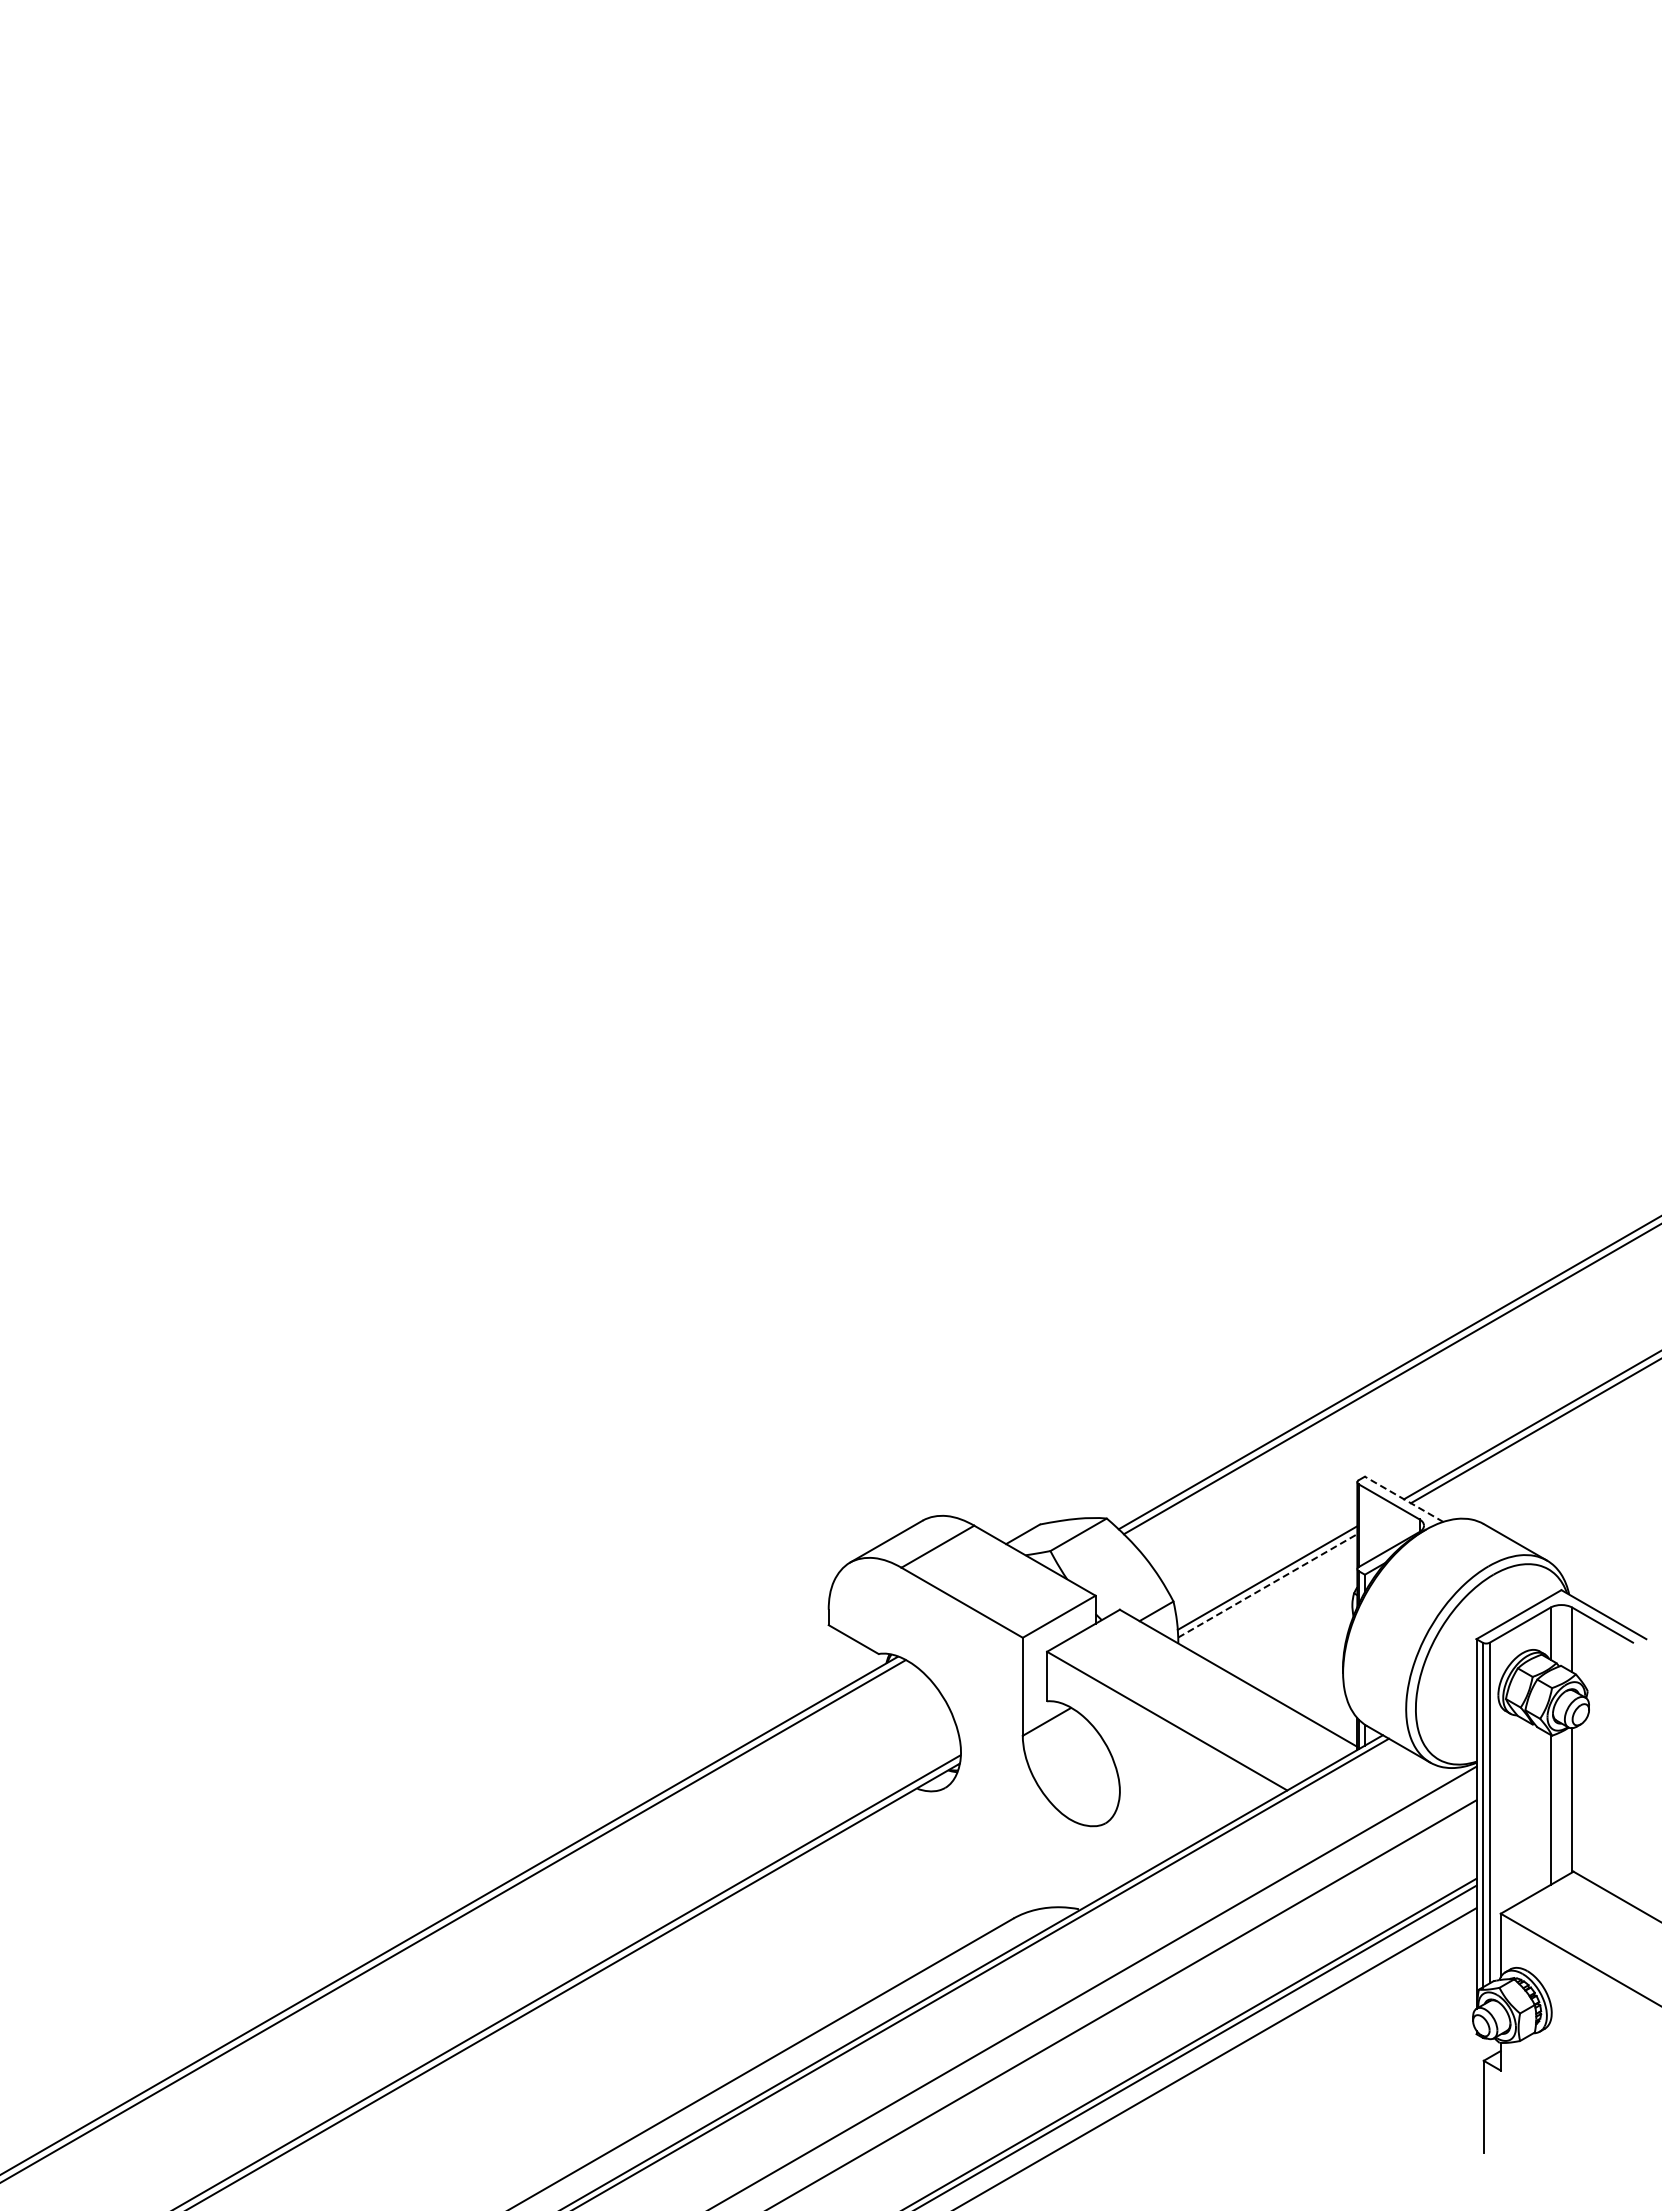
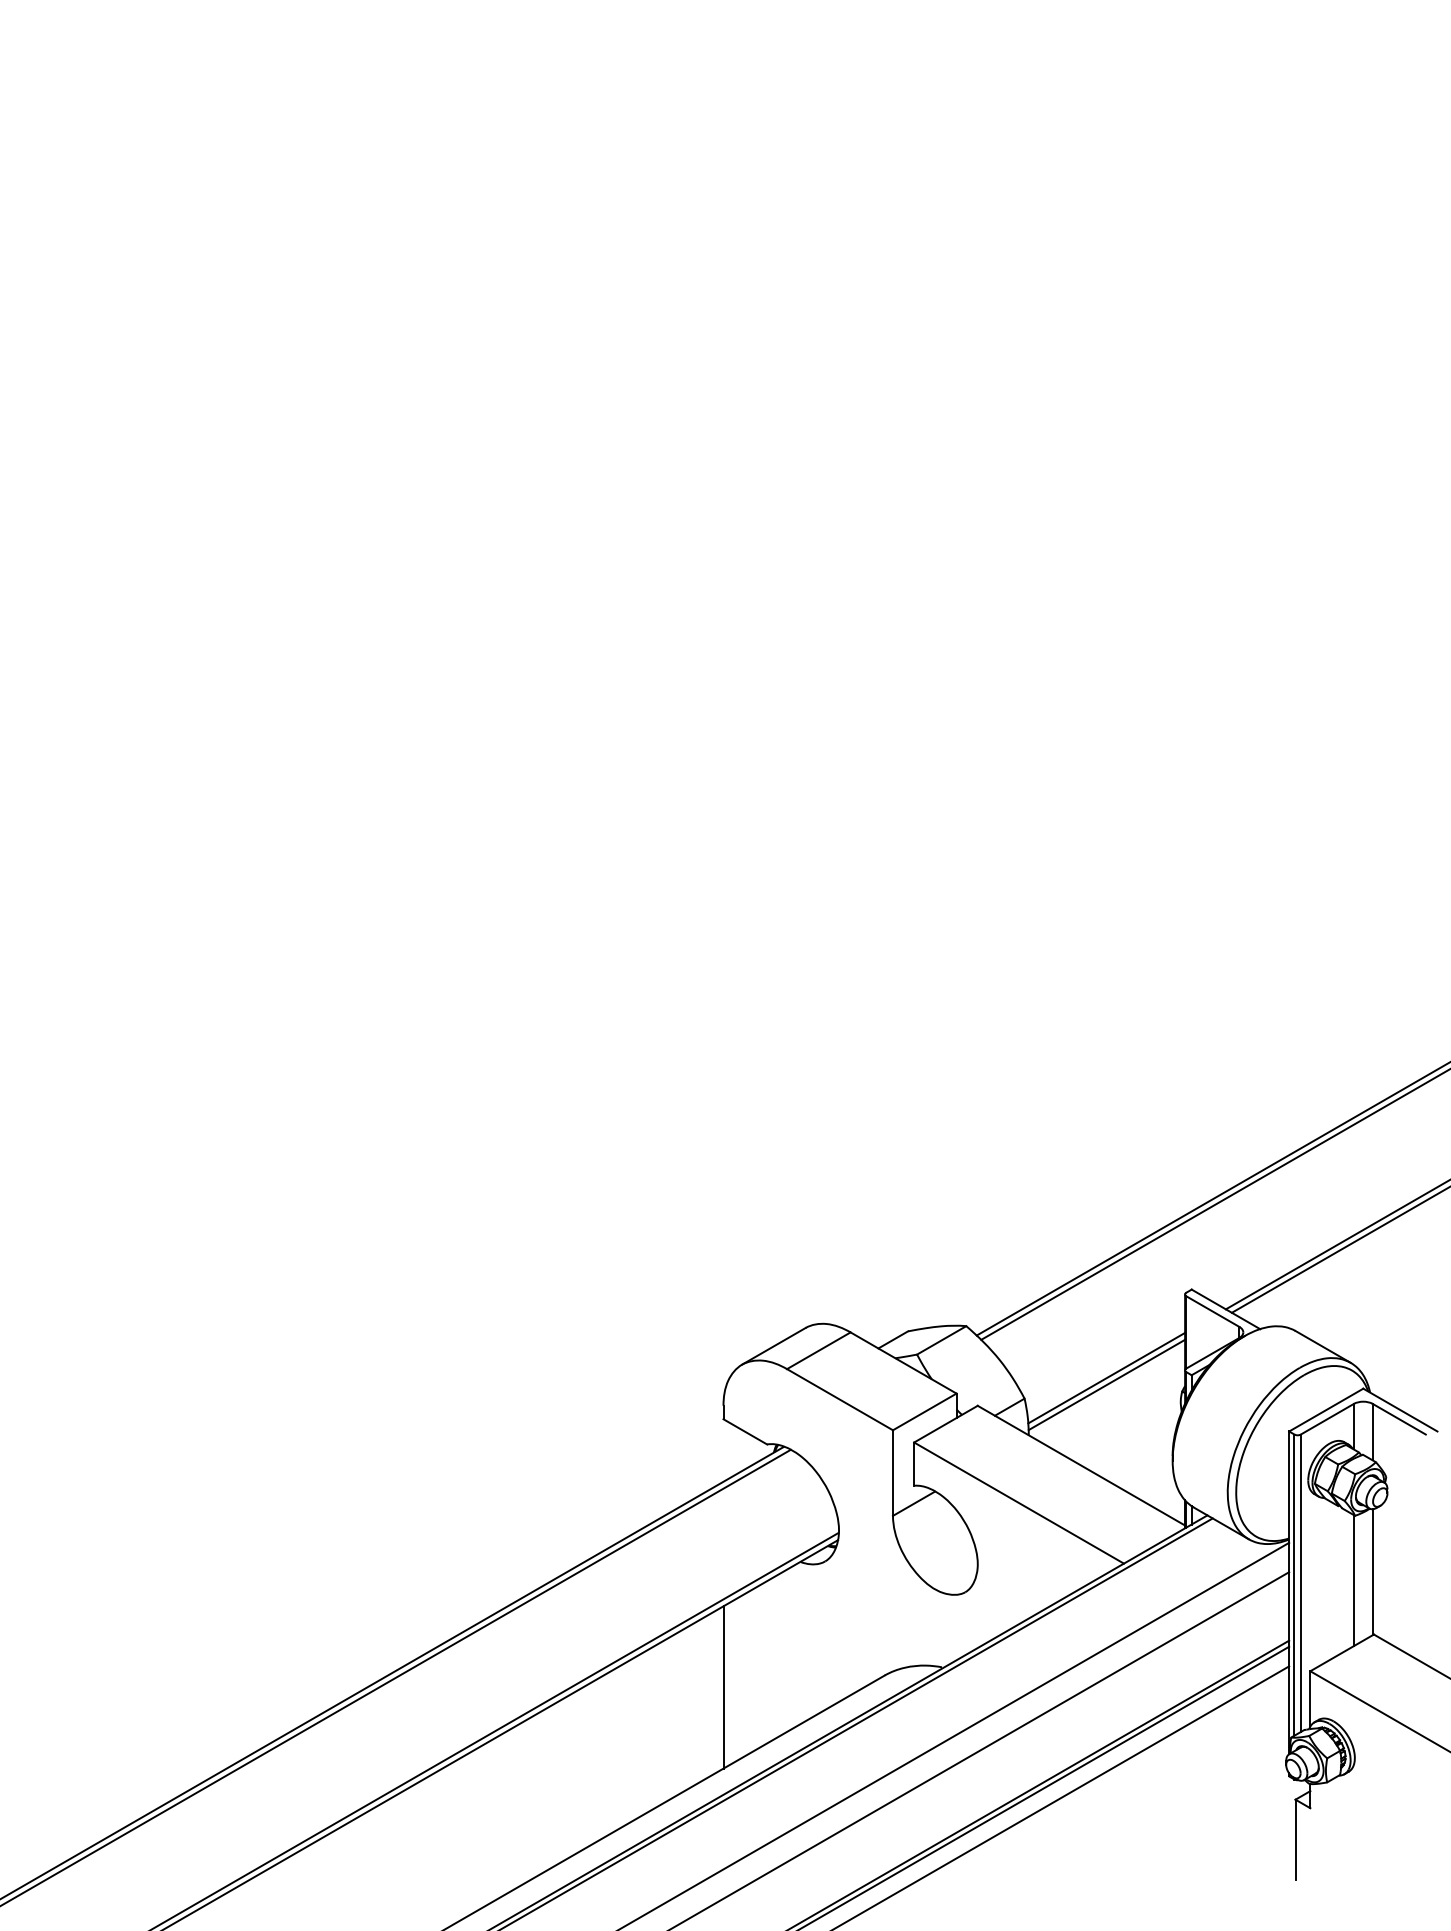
line: (1403, 1499) -> (1225, 1309), dashed -> solid
line: (1268, 1585) -> (1107, 1384), dashed -> solid
line: (828, 1932) -> (723, 1687), added

